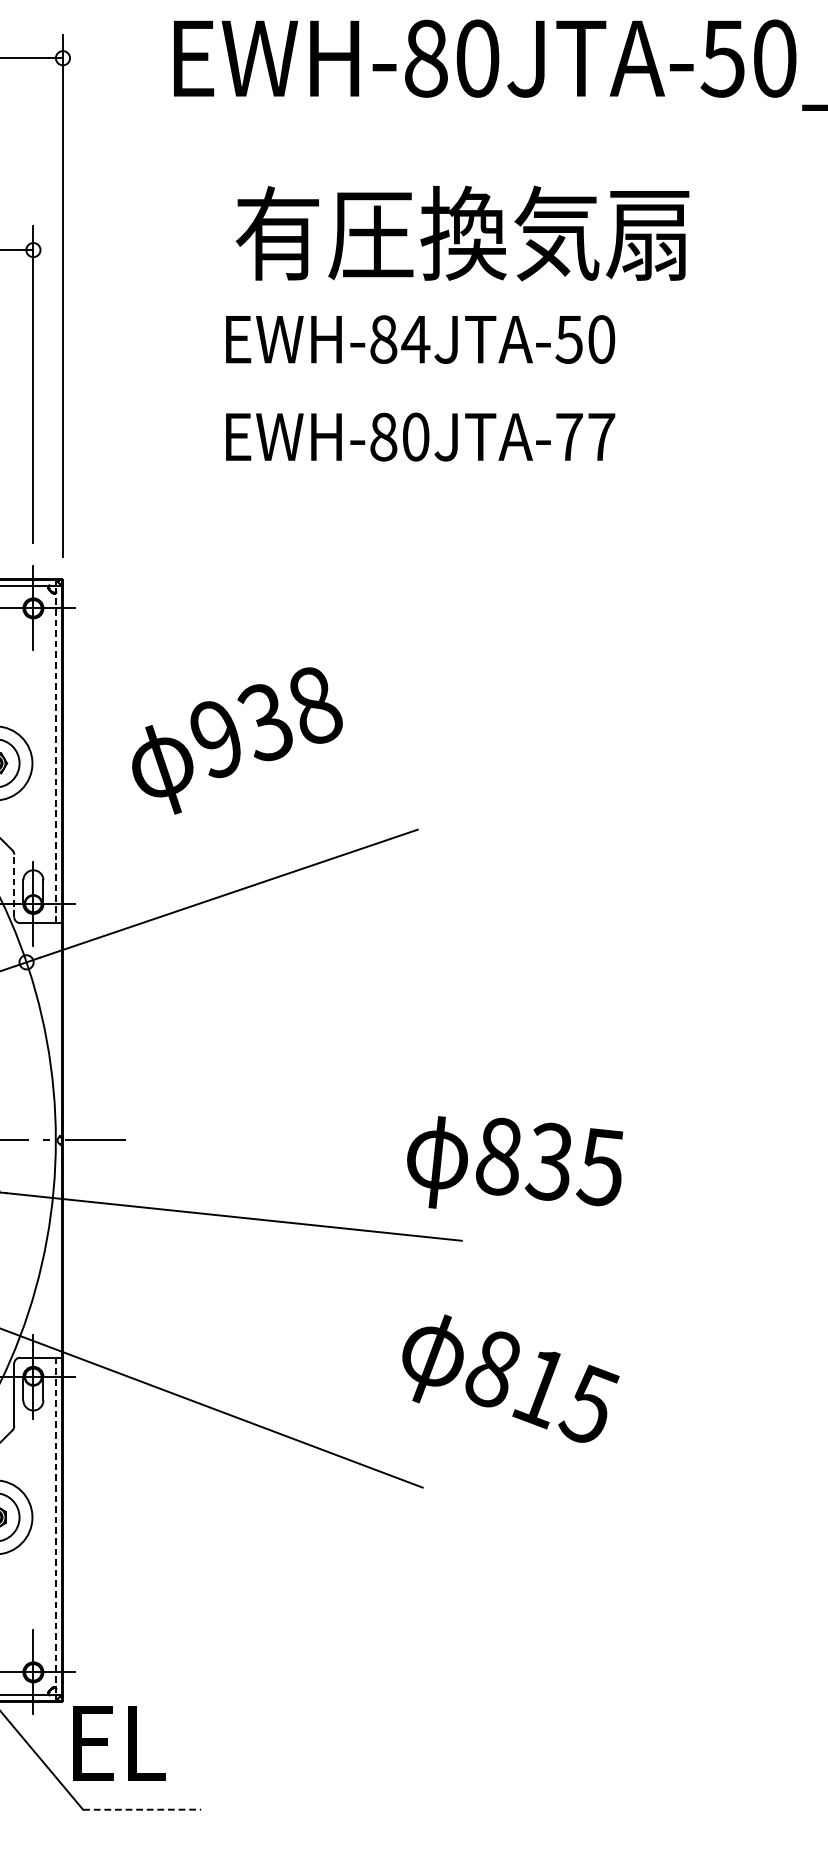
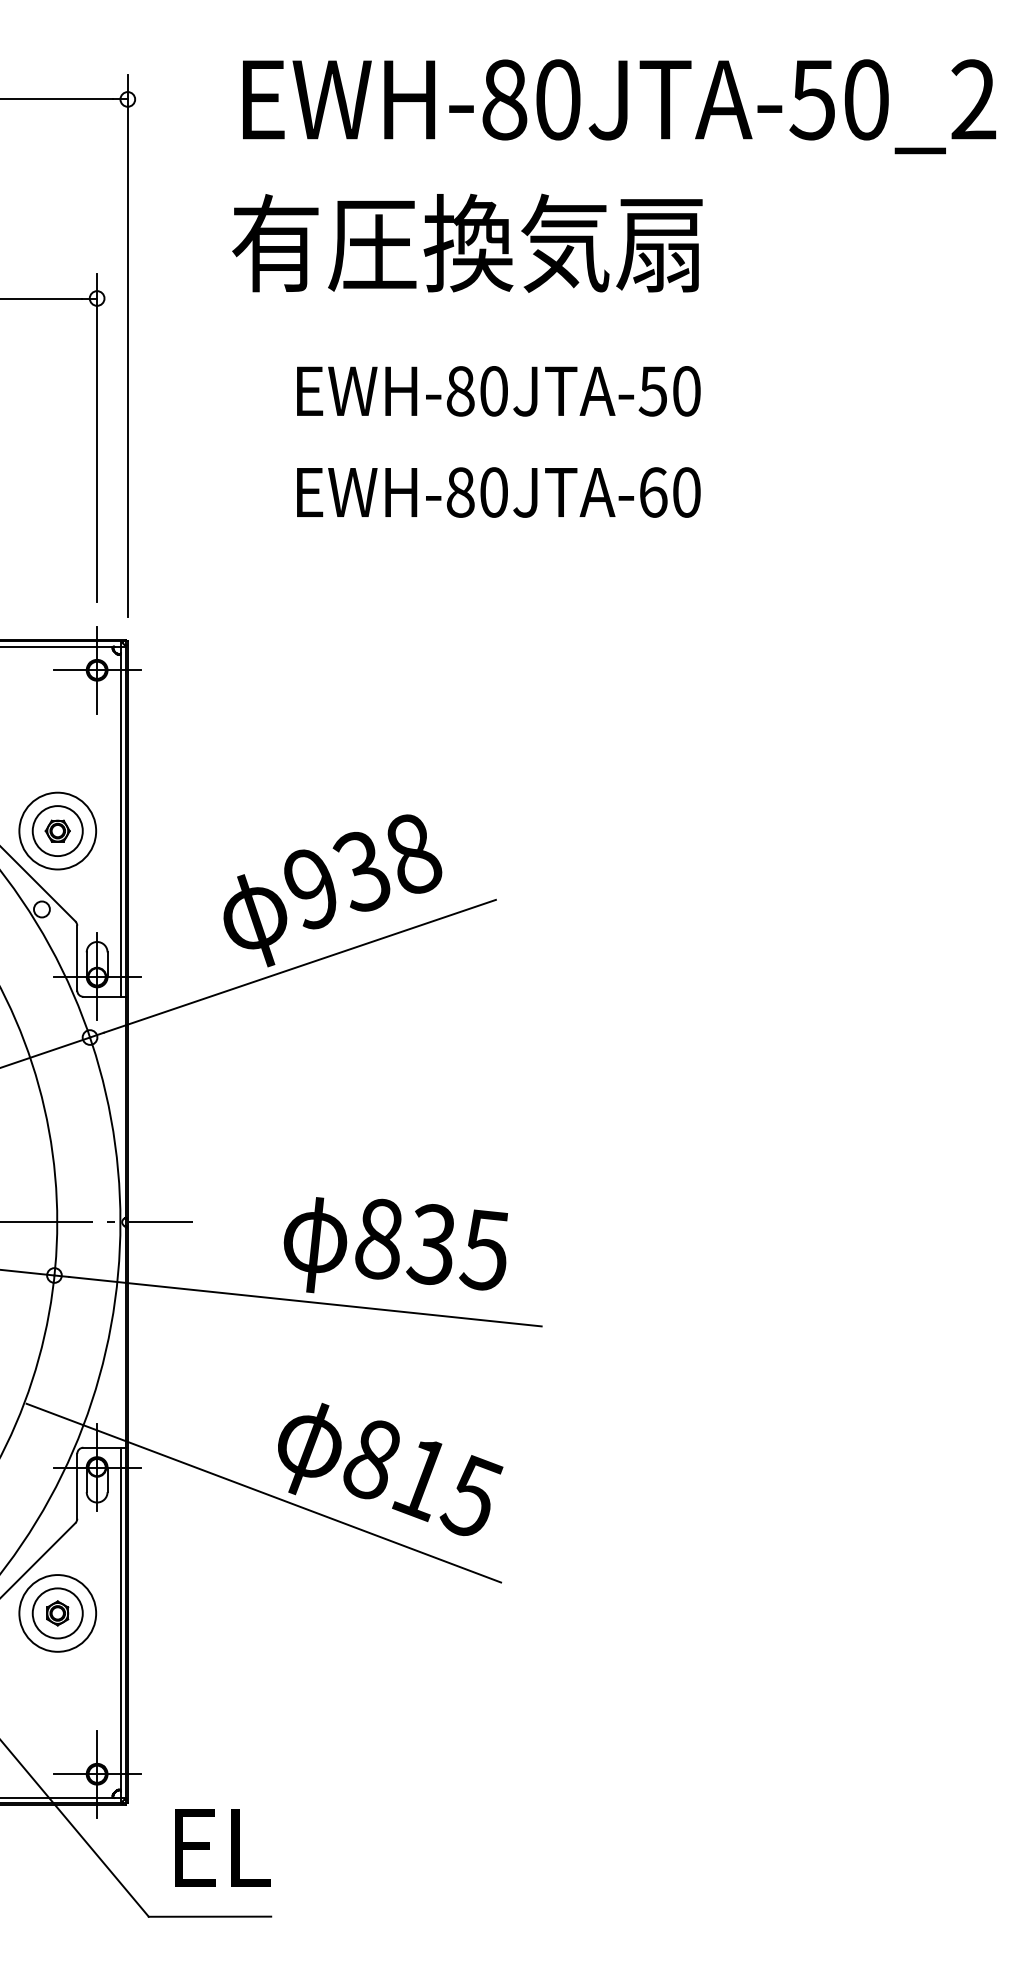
text: (462, 232) -> (467, 242), moved
text: (415, 339) -> (493, 391), EWH-84JTA-50 -> EWH-80JTA-50
text: (585, 437) -> (669, 492), EWH-80JTA-77 -> EWH-80JTA-60
text: (237, 740) -> (332, 890), moved
line: (55, 754) -> (120, 821), dashed -> solid
line: (14, 885) -> (77, 957), dashed -> solid
text: (514, 1162) -> (395, 1245), moved
text: (510, 1377) -> (390, 1468), moved
line: (55, 1527) -> (120, 1623), dashed -> solid
text: (119, 1743) -> (222, 1847), moved
line: (142, 1809) -> (210, 1916), dashed -> solid

